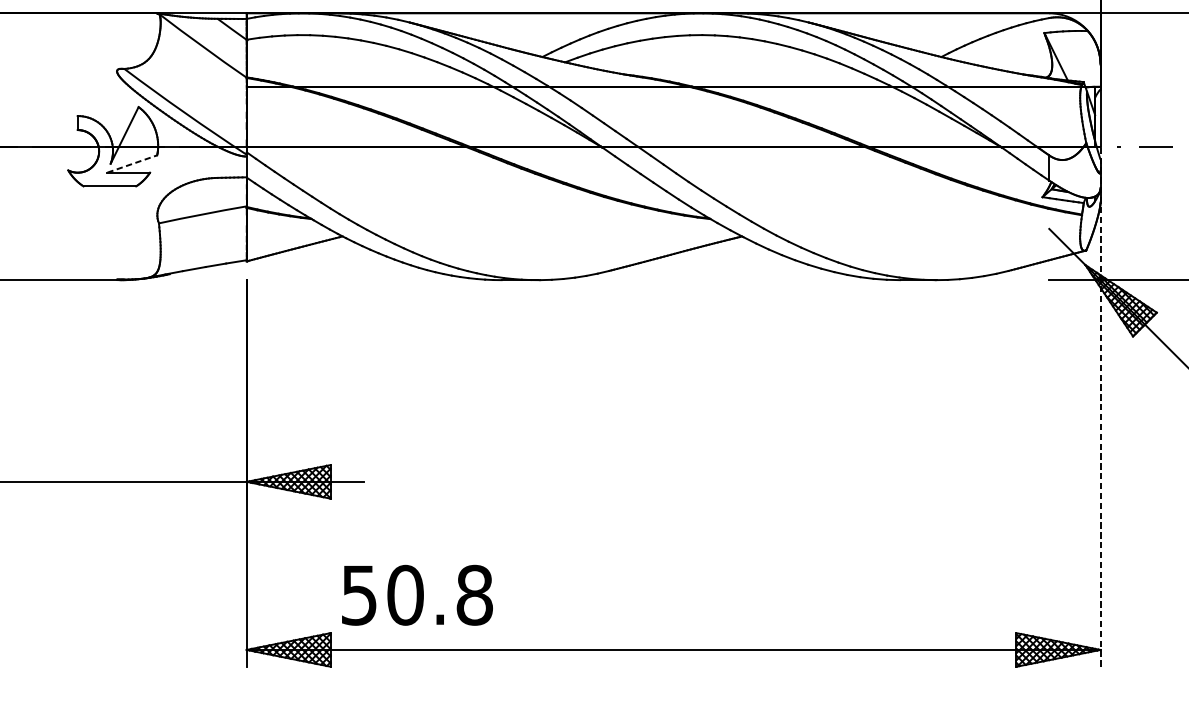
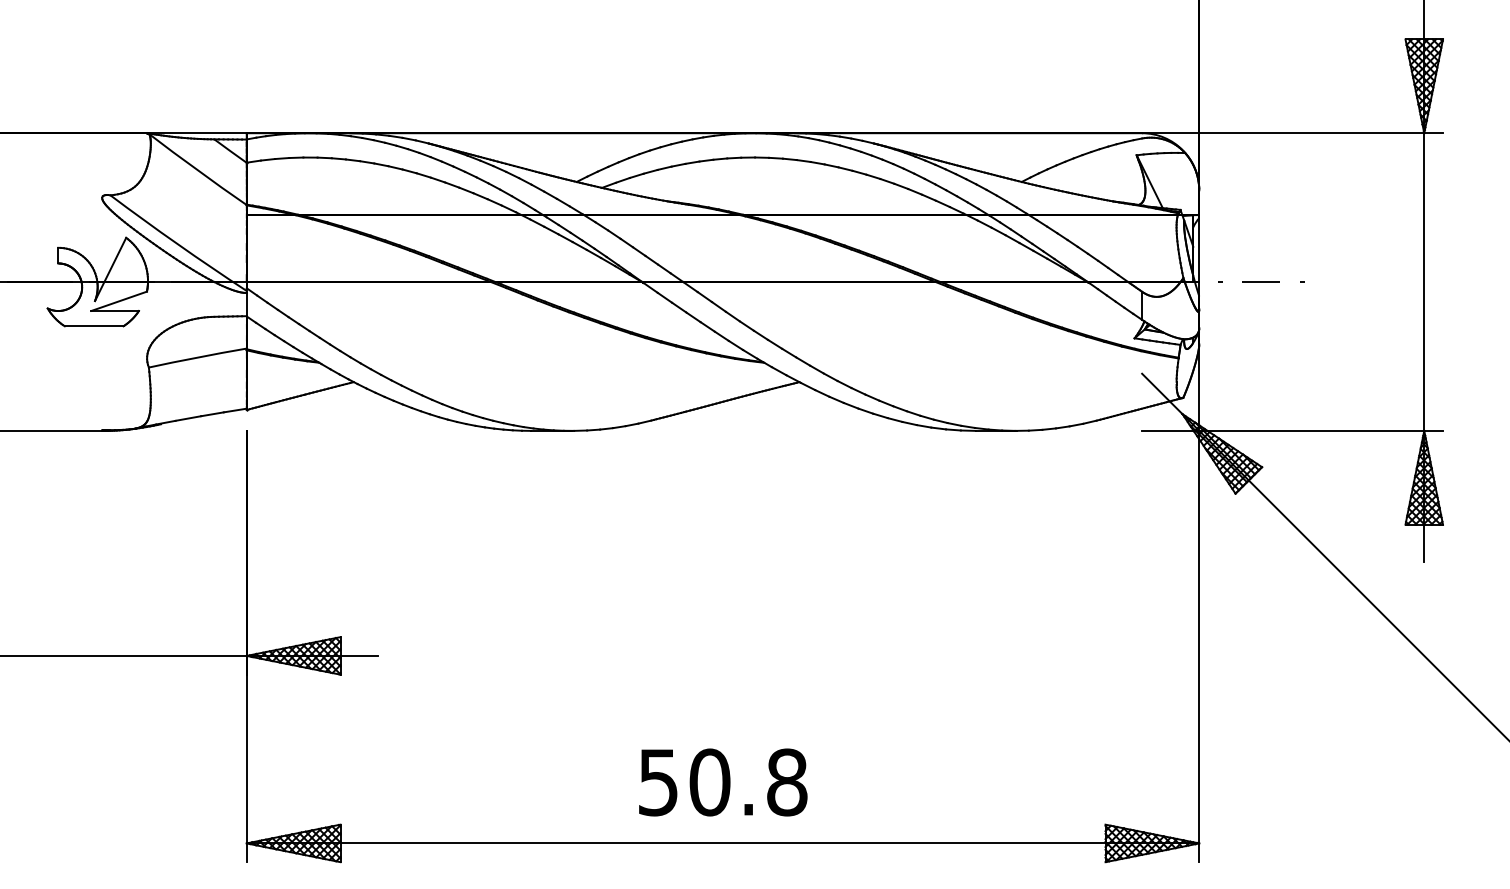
line: (132, 164) -> (119, 301), dashed -> solid
line: (1100, 406) -> (1199, 571), dashed -> solid
text: (417, 595) -> (723, 782), moved

